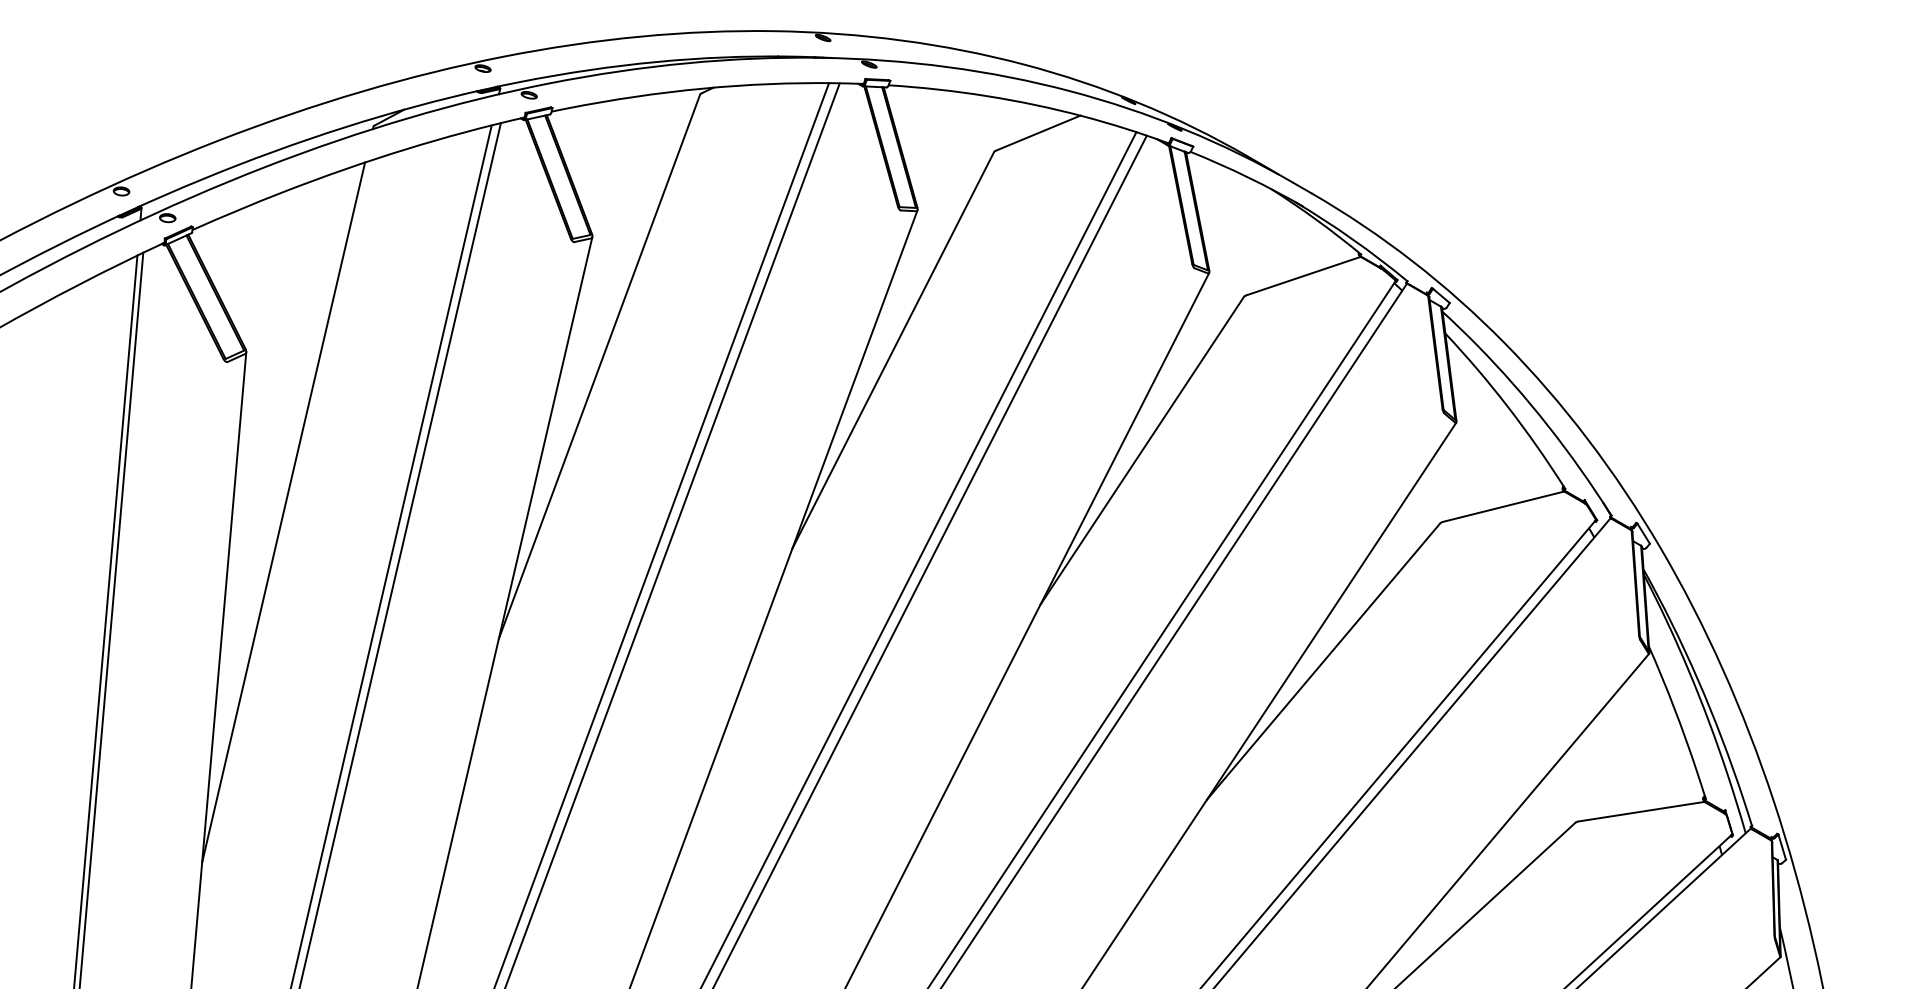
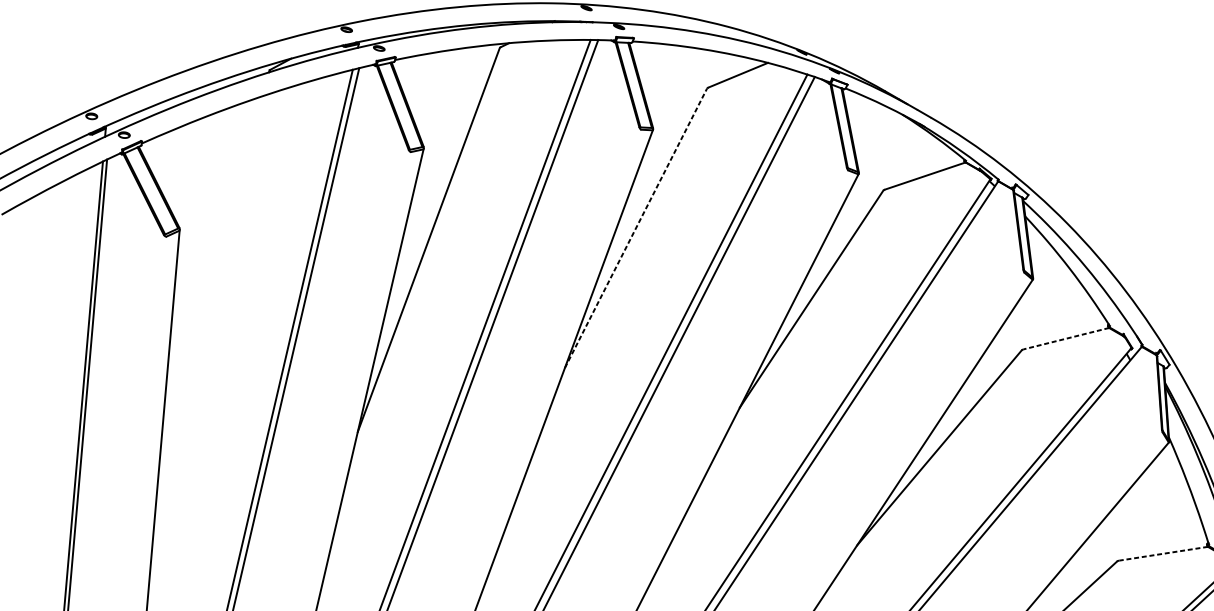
line: (893, 349) -> (636, 227), solid -> dashed
line: (1503, 506) -> (1066, 338), solid -> dashed
line: (283, 512) -> (205, 342), removed
line: (1641, 811) -> (1163, 553), solid -> dashed

